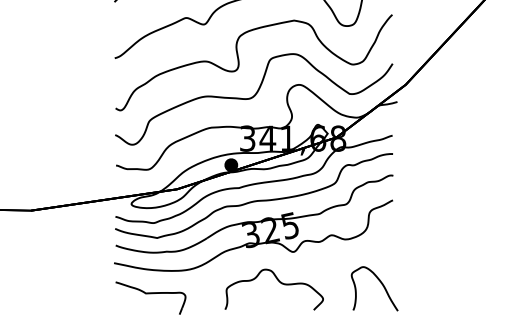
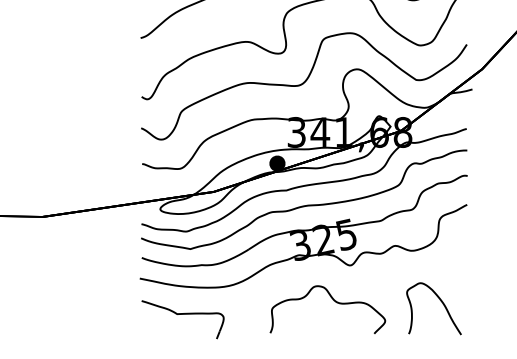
curve: (380, 283) -> (440, 302), moved

